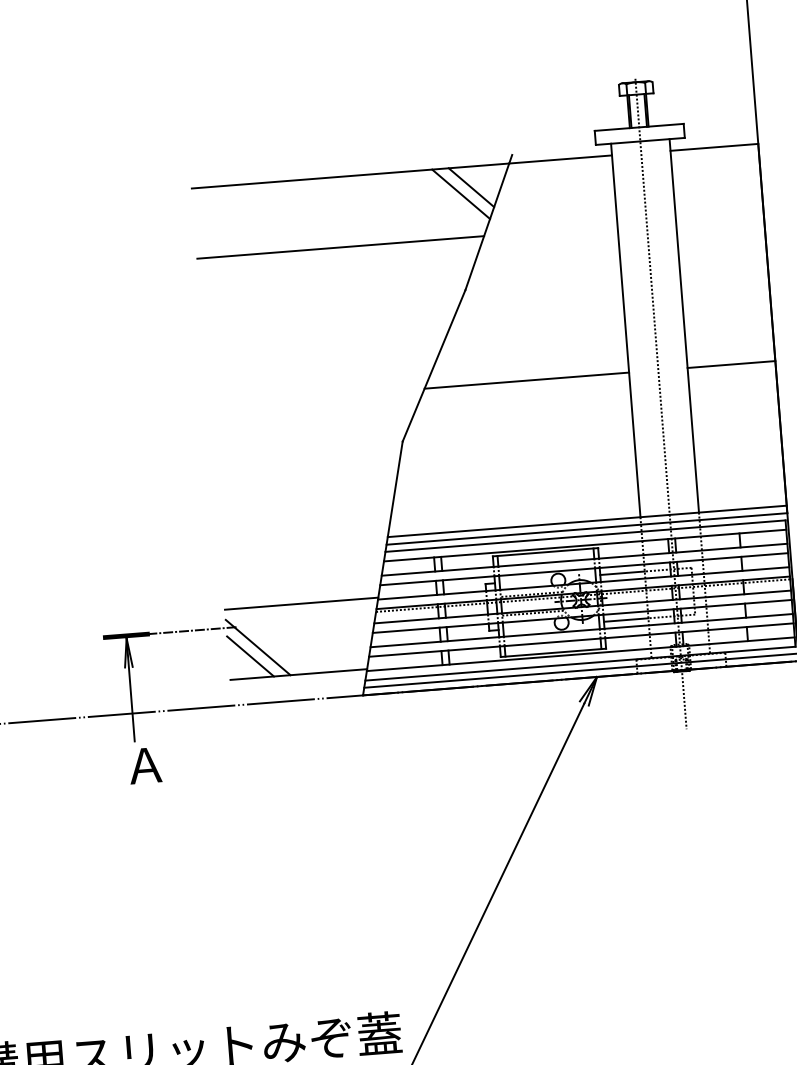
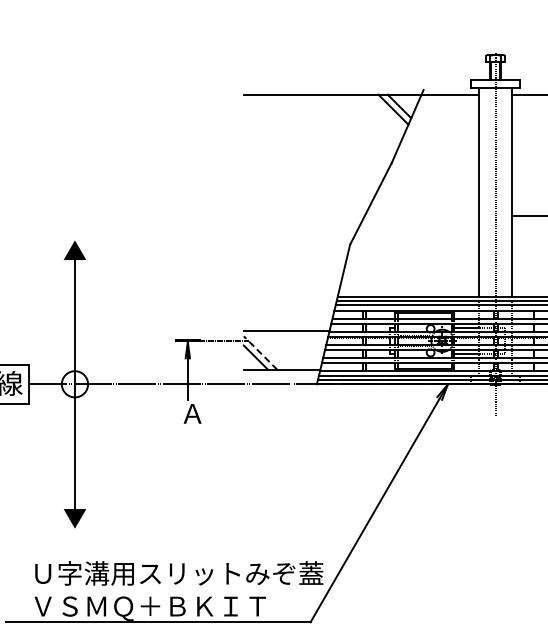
line: (339, 246) -> (323, 133), removed
line: (526, 381) -> (421, 216), removed
line: (257, 648) -> (260, 353), solid -> dashed

